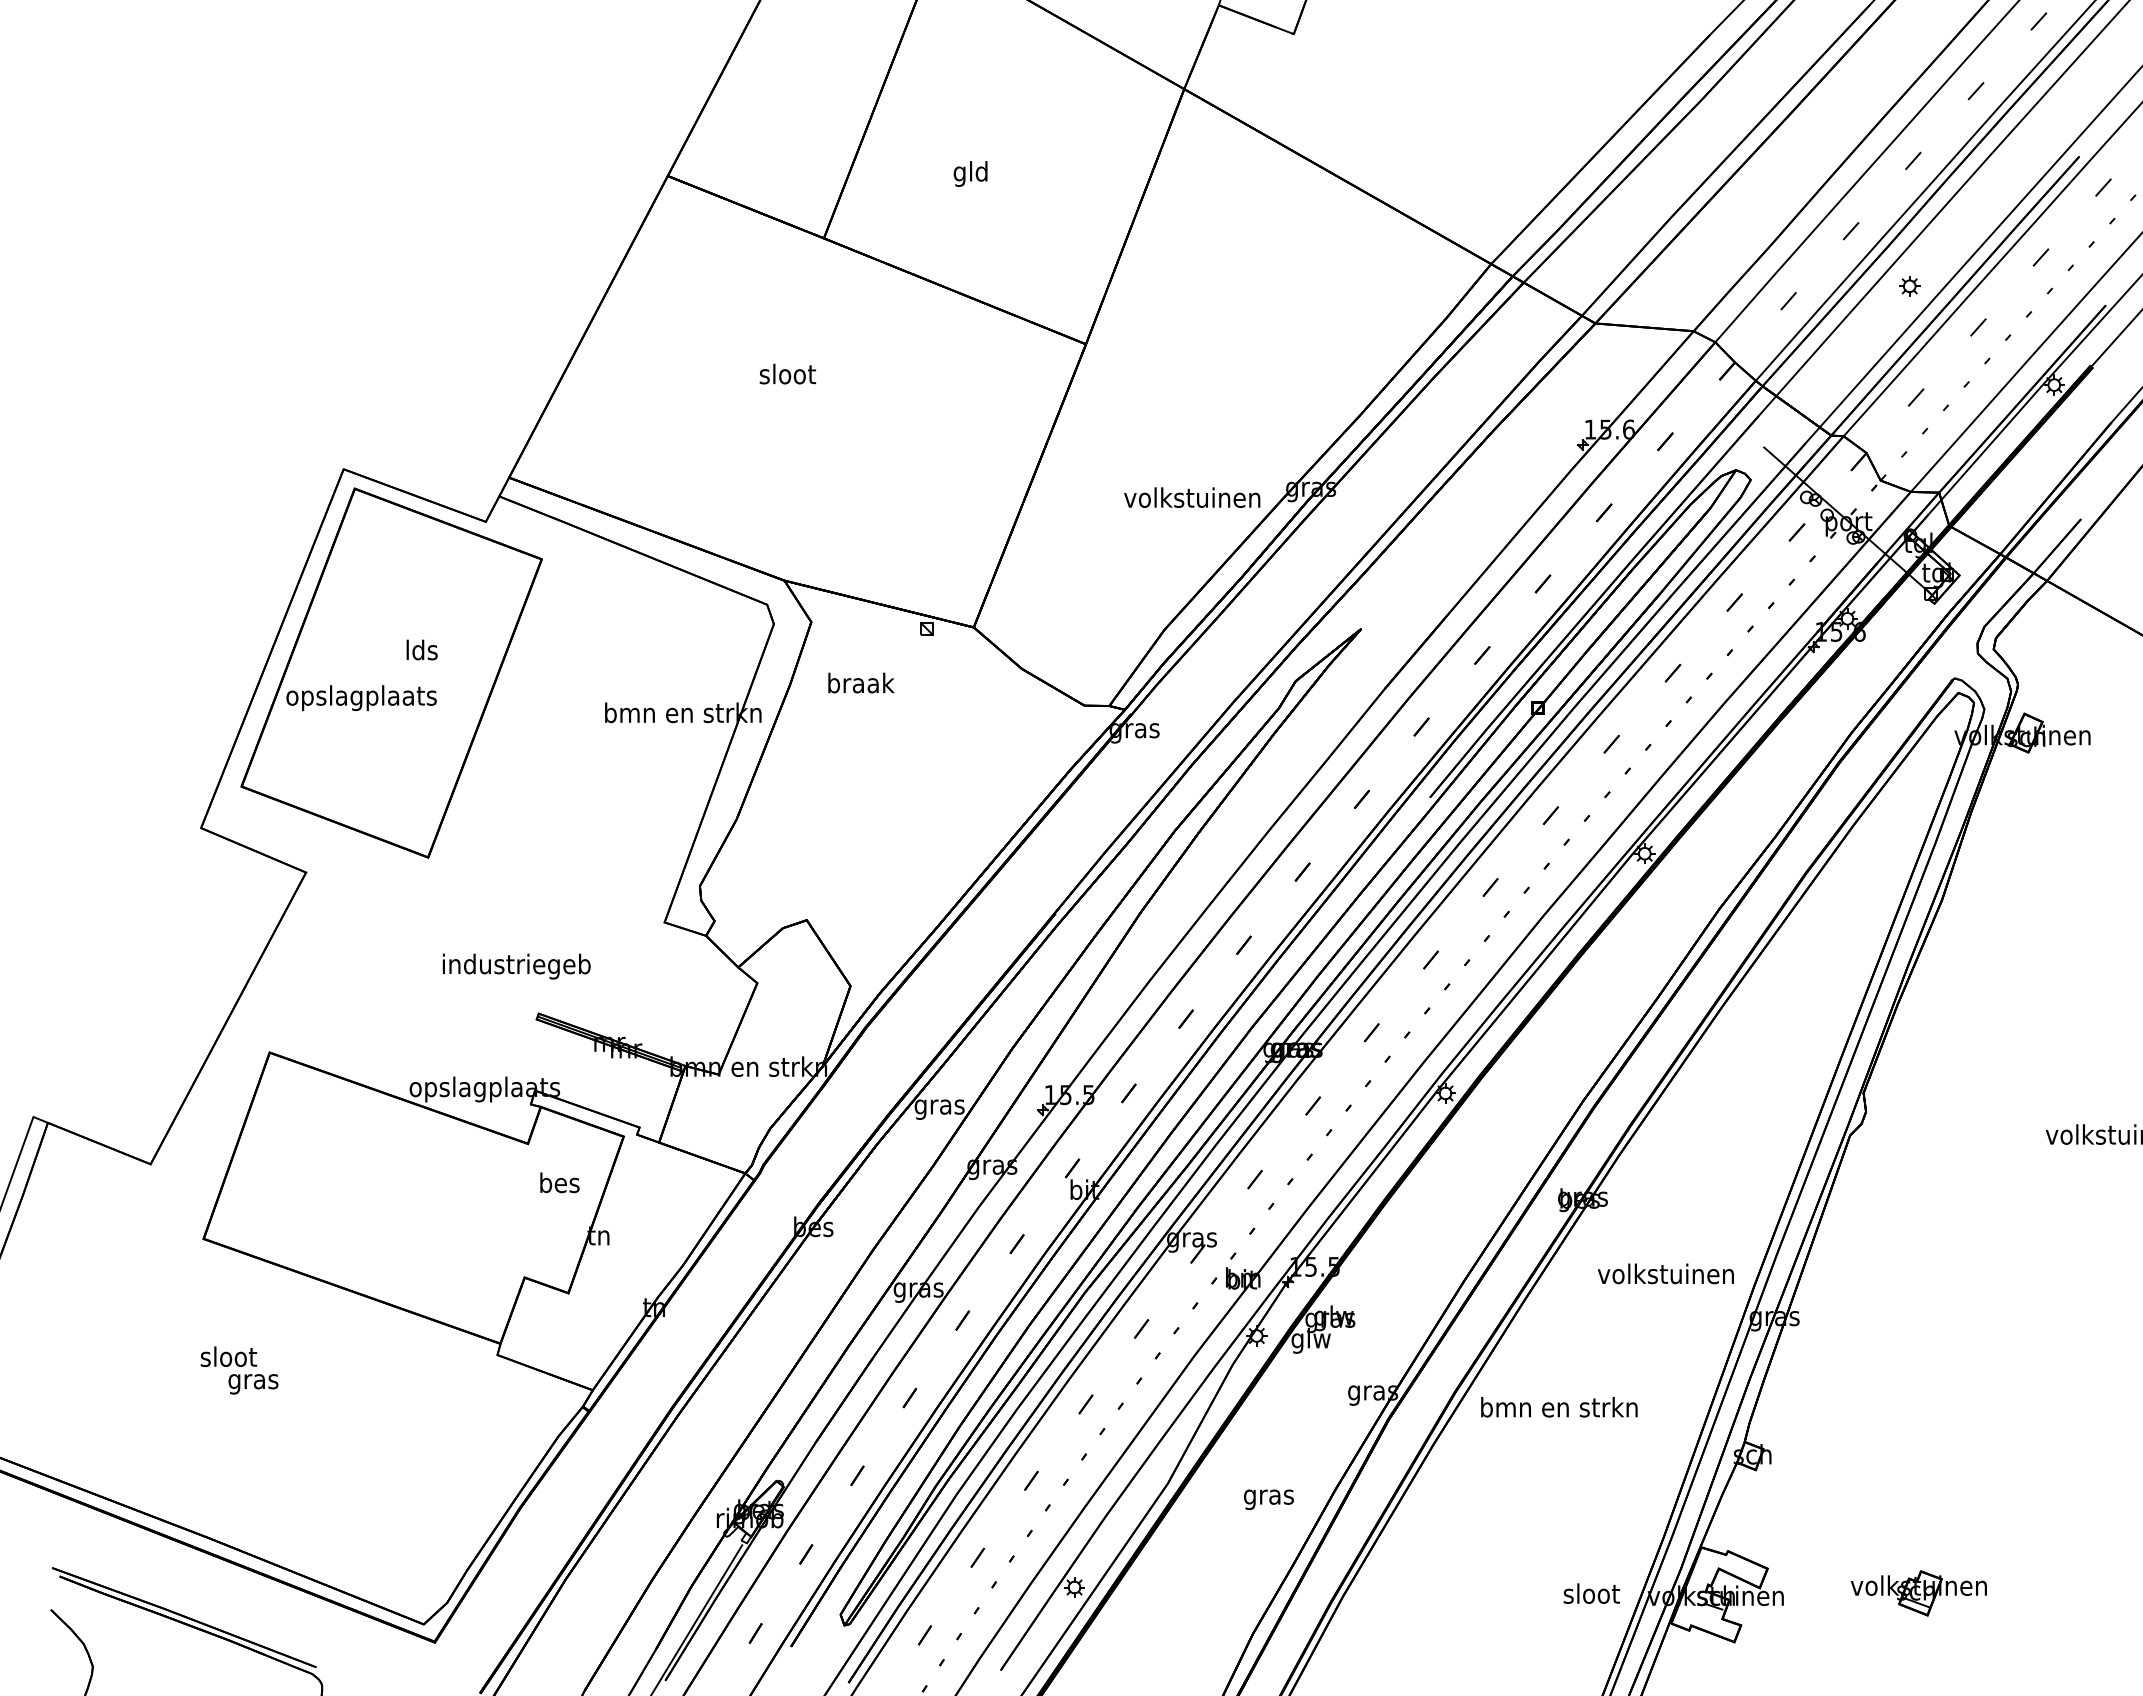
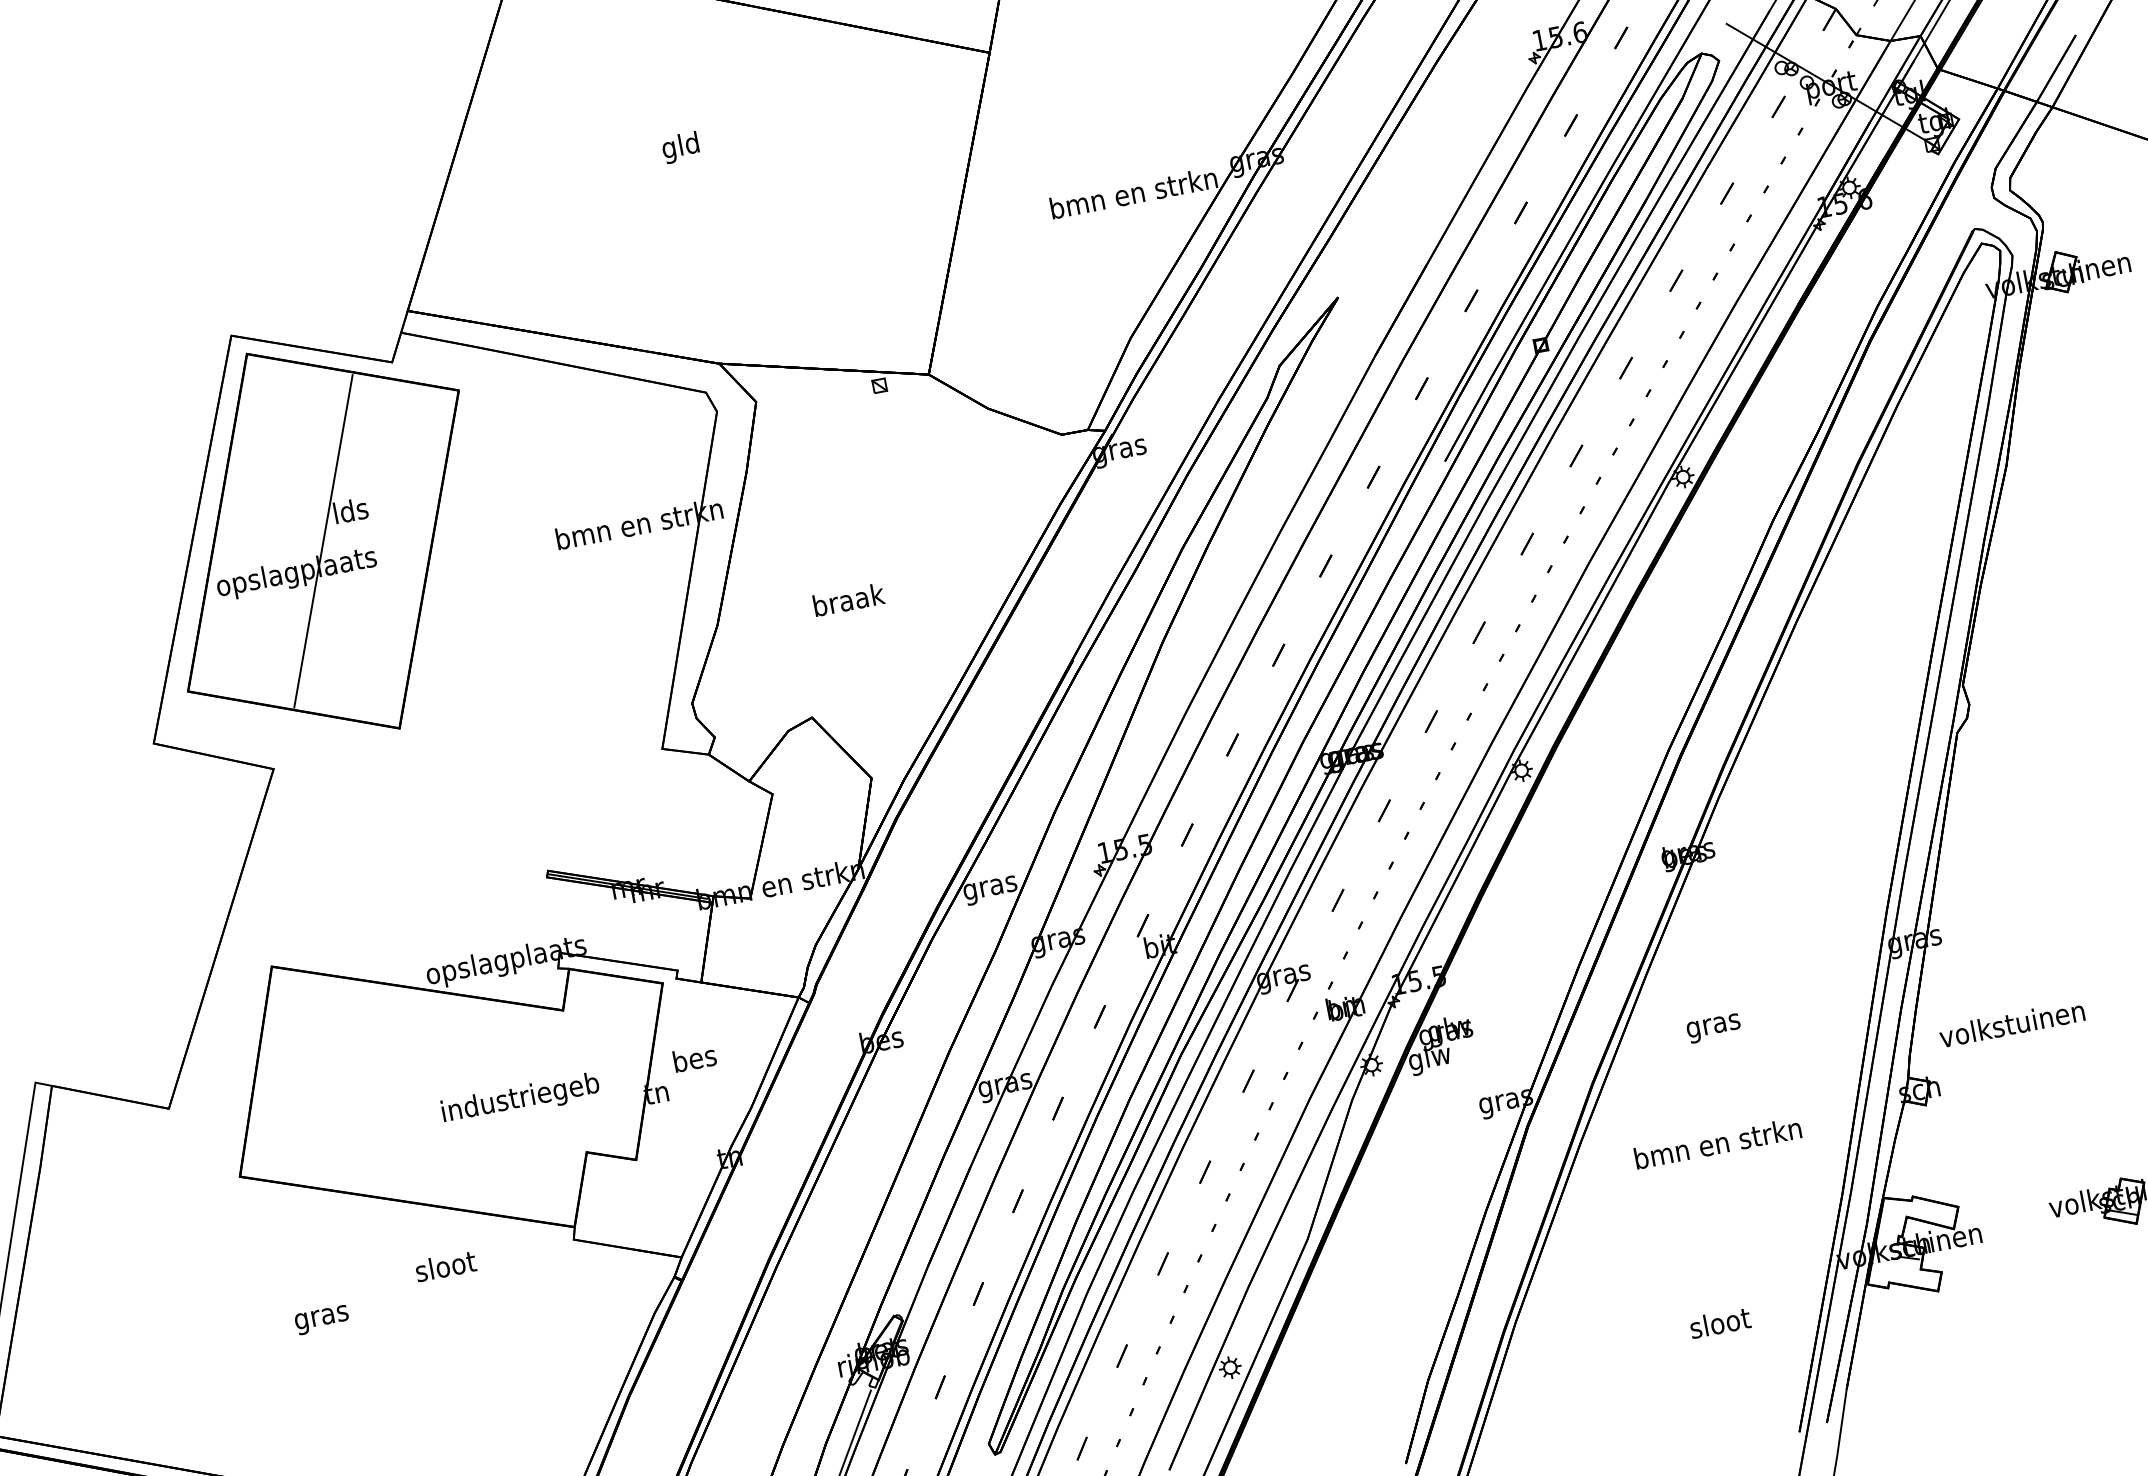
text: (787, 376) -> (681, 147), sloot -> gld
text: (1192, 497) -> (1133, 192), volkstuinen -> bmn en strkn
line: (391, 672) -> (323, 540), added
text: (861, 682) -> (849, 599), moved
text: (516, 966) -> (520, 1099), moved
text: (559, 1182) -> (694, 1058), moved
text: (1665, 1273) -> (2011, 1023), moved
text: (228, 1356) -> (445, 1265), moved
text: (1559, 1407) -> (1718, 1143), moved
text: (1268, 1499) -> (1713, 1028), moved
text: (1591, 1593) -> (1719, 1322), moved

